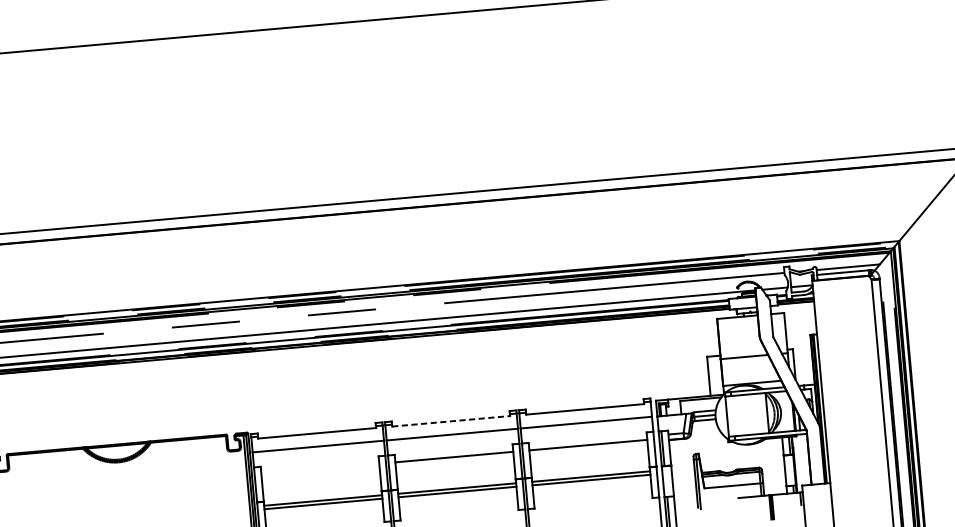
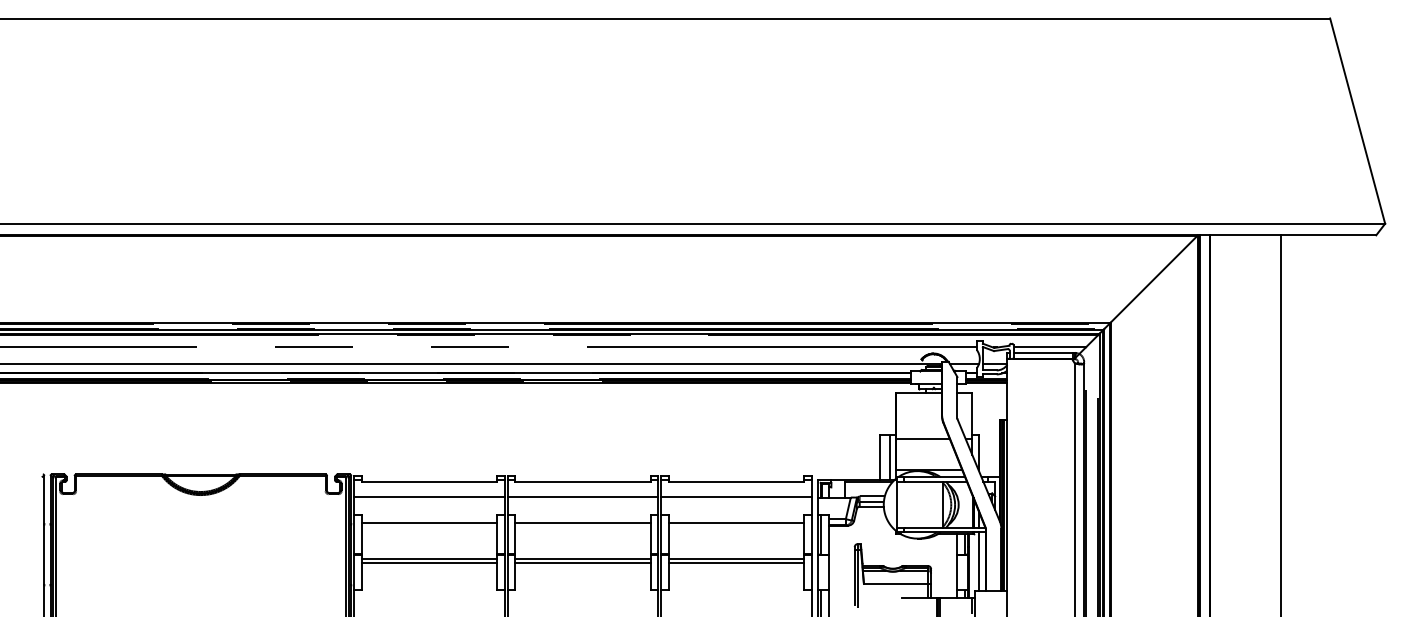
line: (717, 374) -> (890, 456), added
line: (450, 421) -> (582, 482), dashed -> solid
line: (802, 459) -> (978, 561), added
line: (320, 469) -> (429, 523), added

